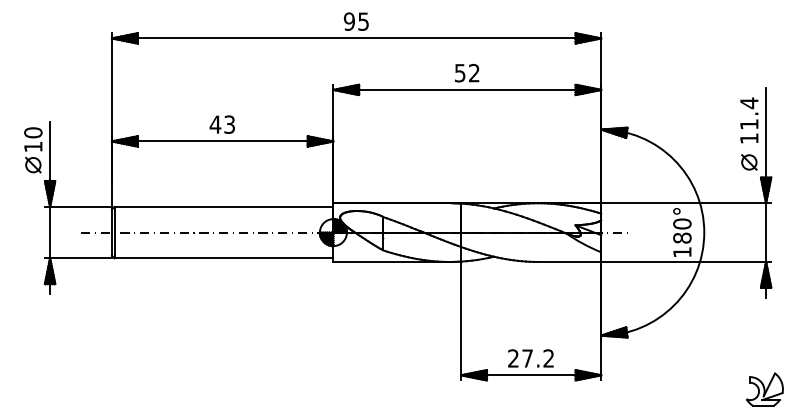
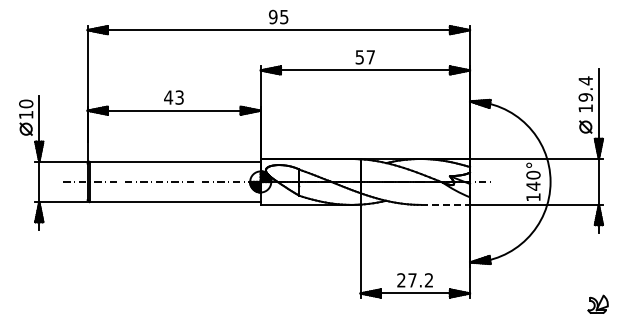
text: (473, 73) -> (370, 57), 52 -> 57
text: (748, 124) -> (585, 97), 11.4 -> 19.4
text: (682, 237) -> (533, 185), 180° -> 140°
line: (569, 261) -> (445, 204), solid -> dashed
part: (764, 389) -> (597, 304), size x0.7

